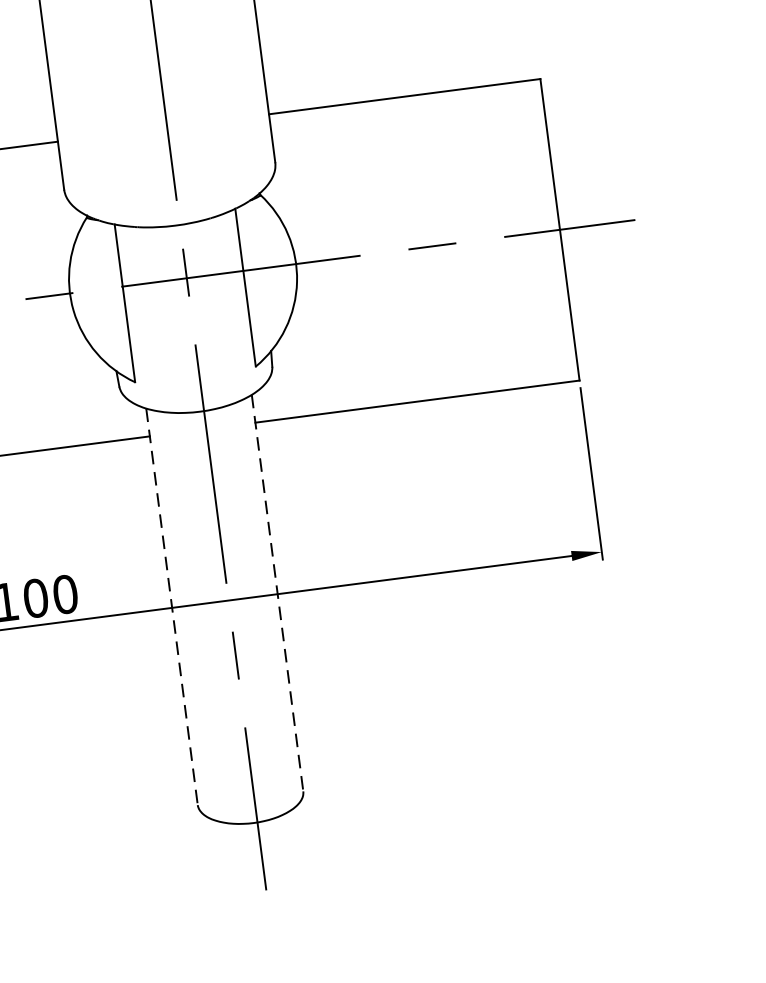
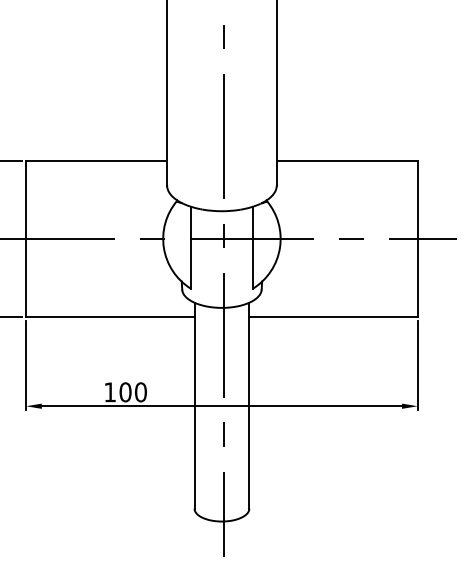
line: (277, 592) -> (249, 405), dashed -> solid
line: (171, 606) -> (194, 405), dashed -> solid

